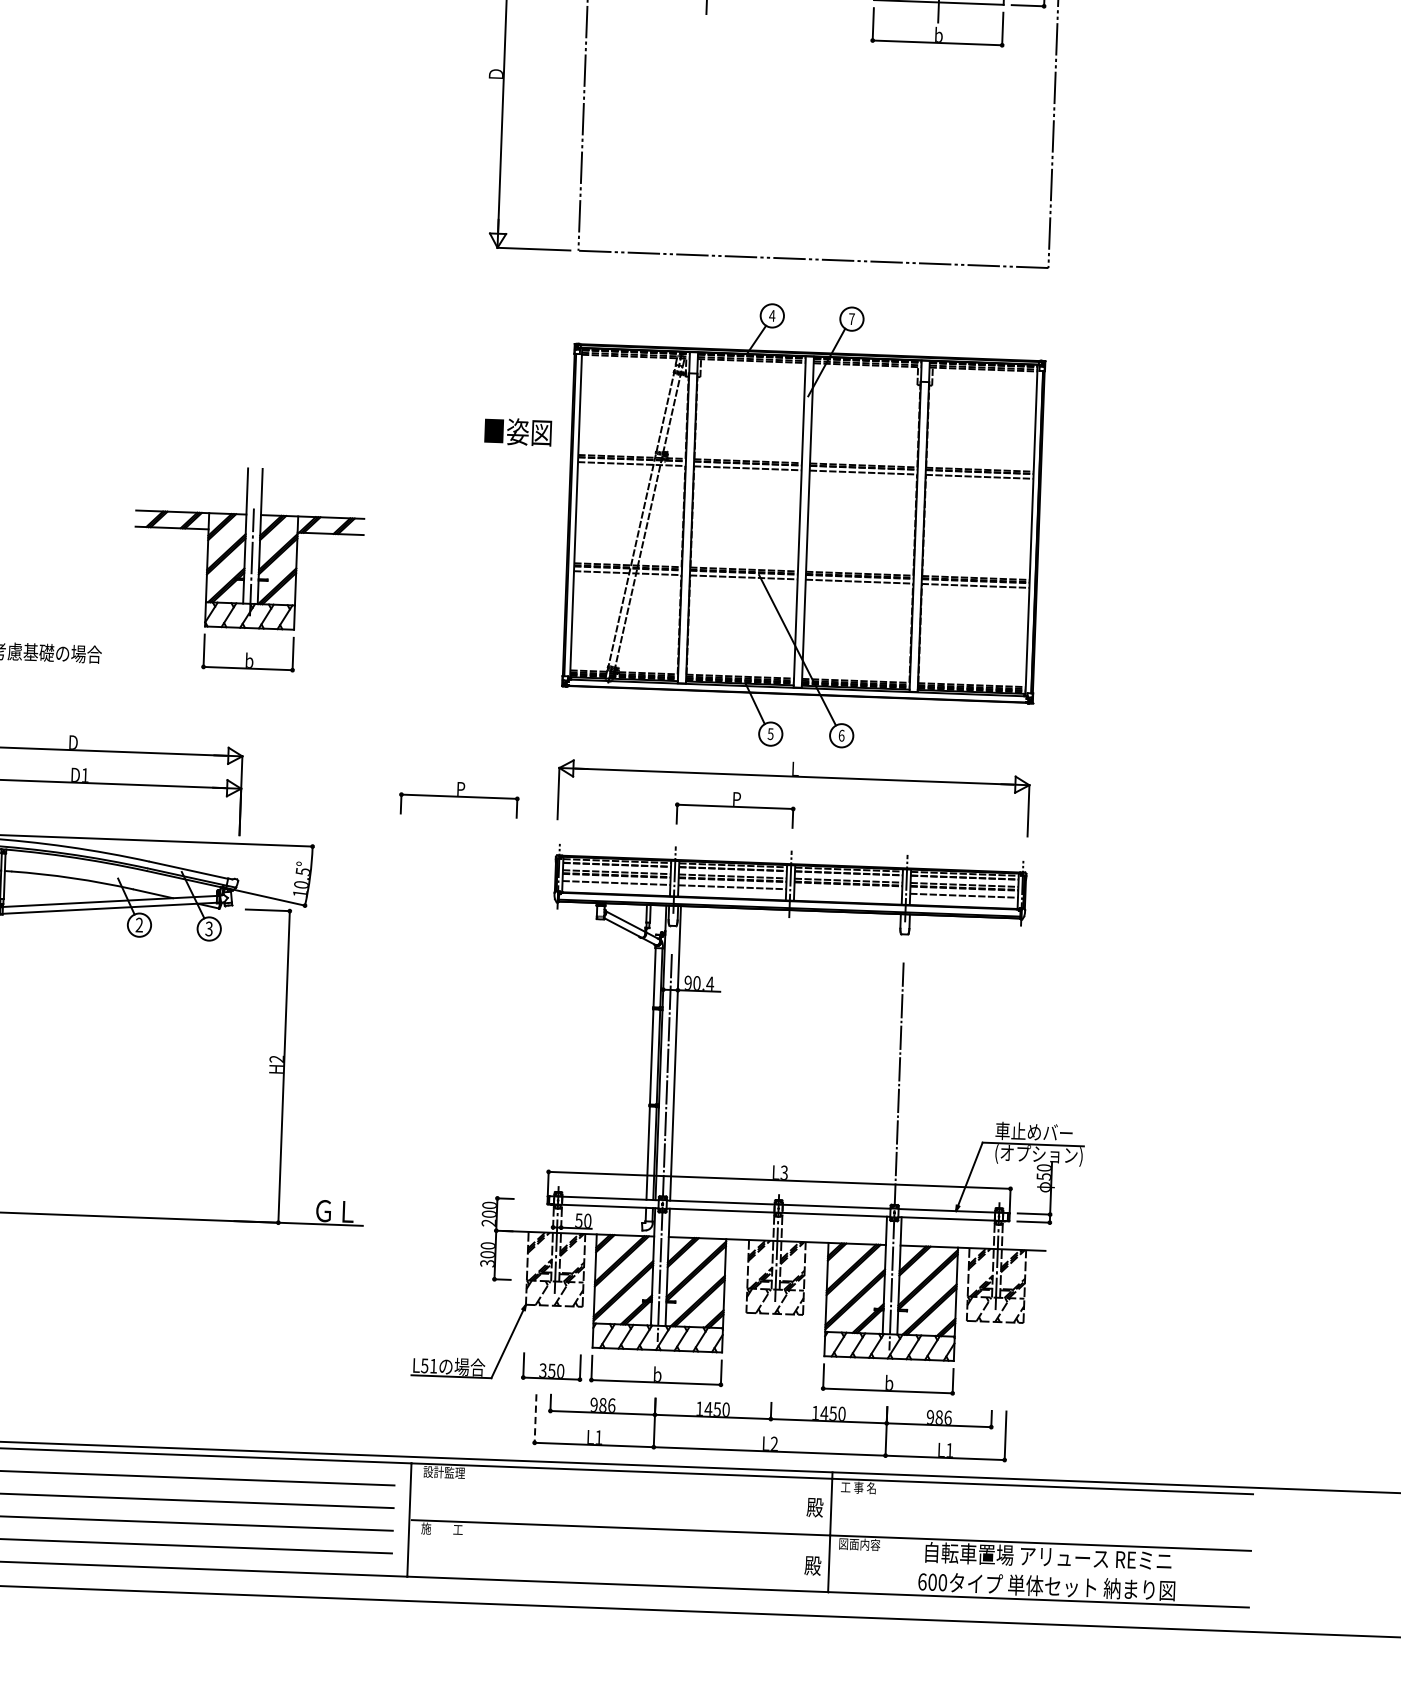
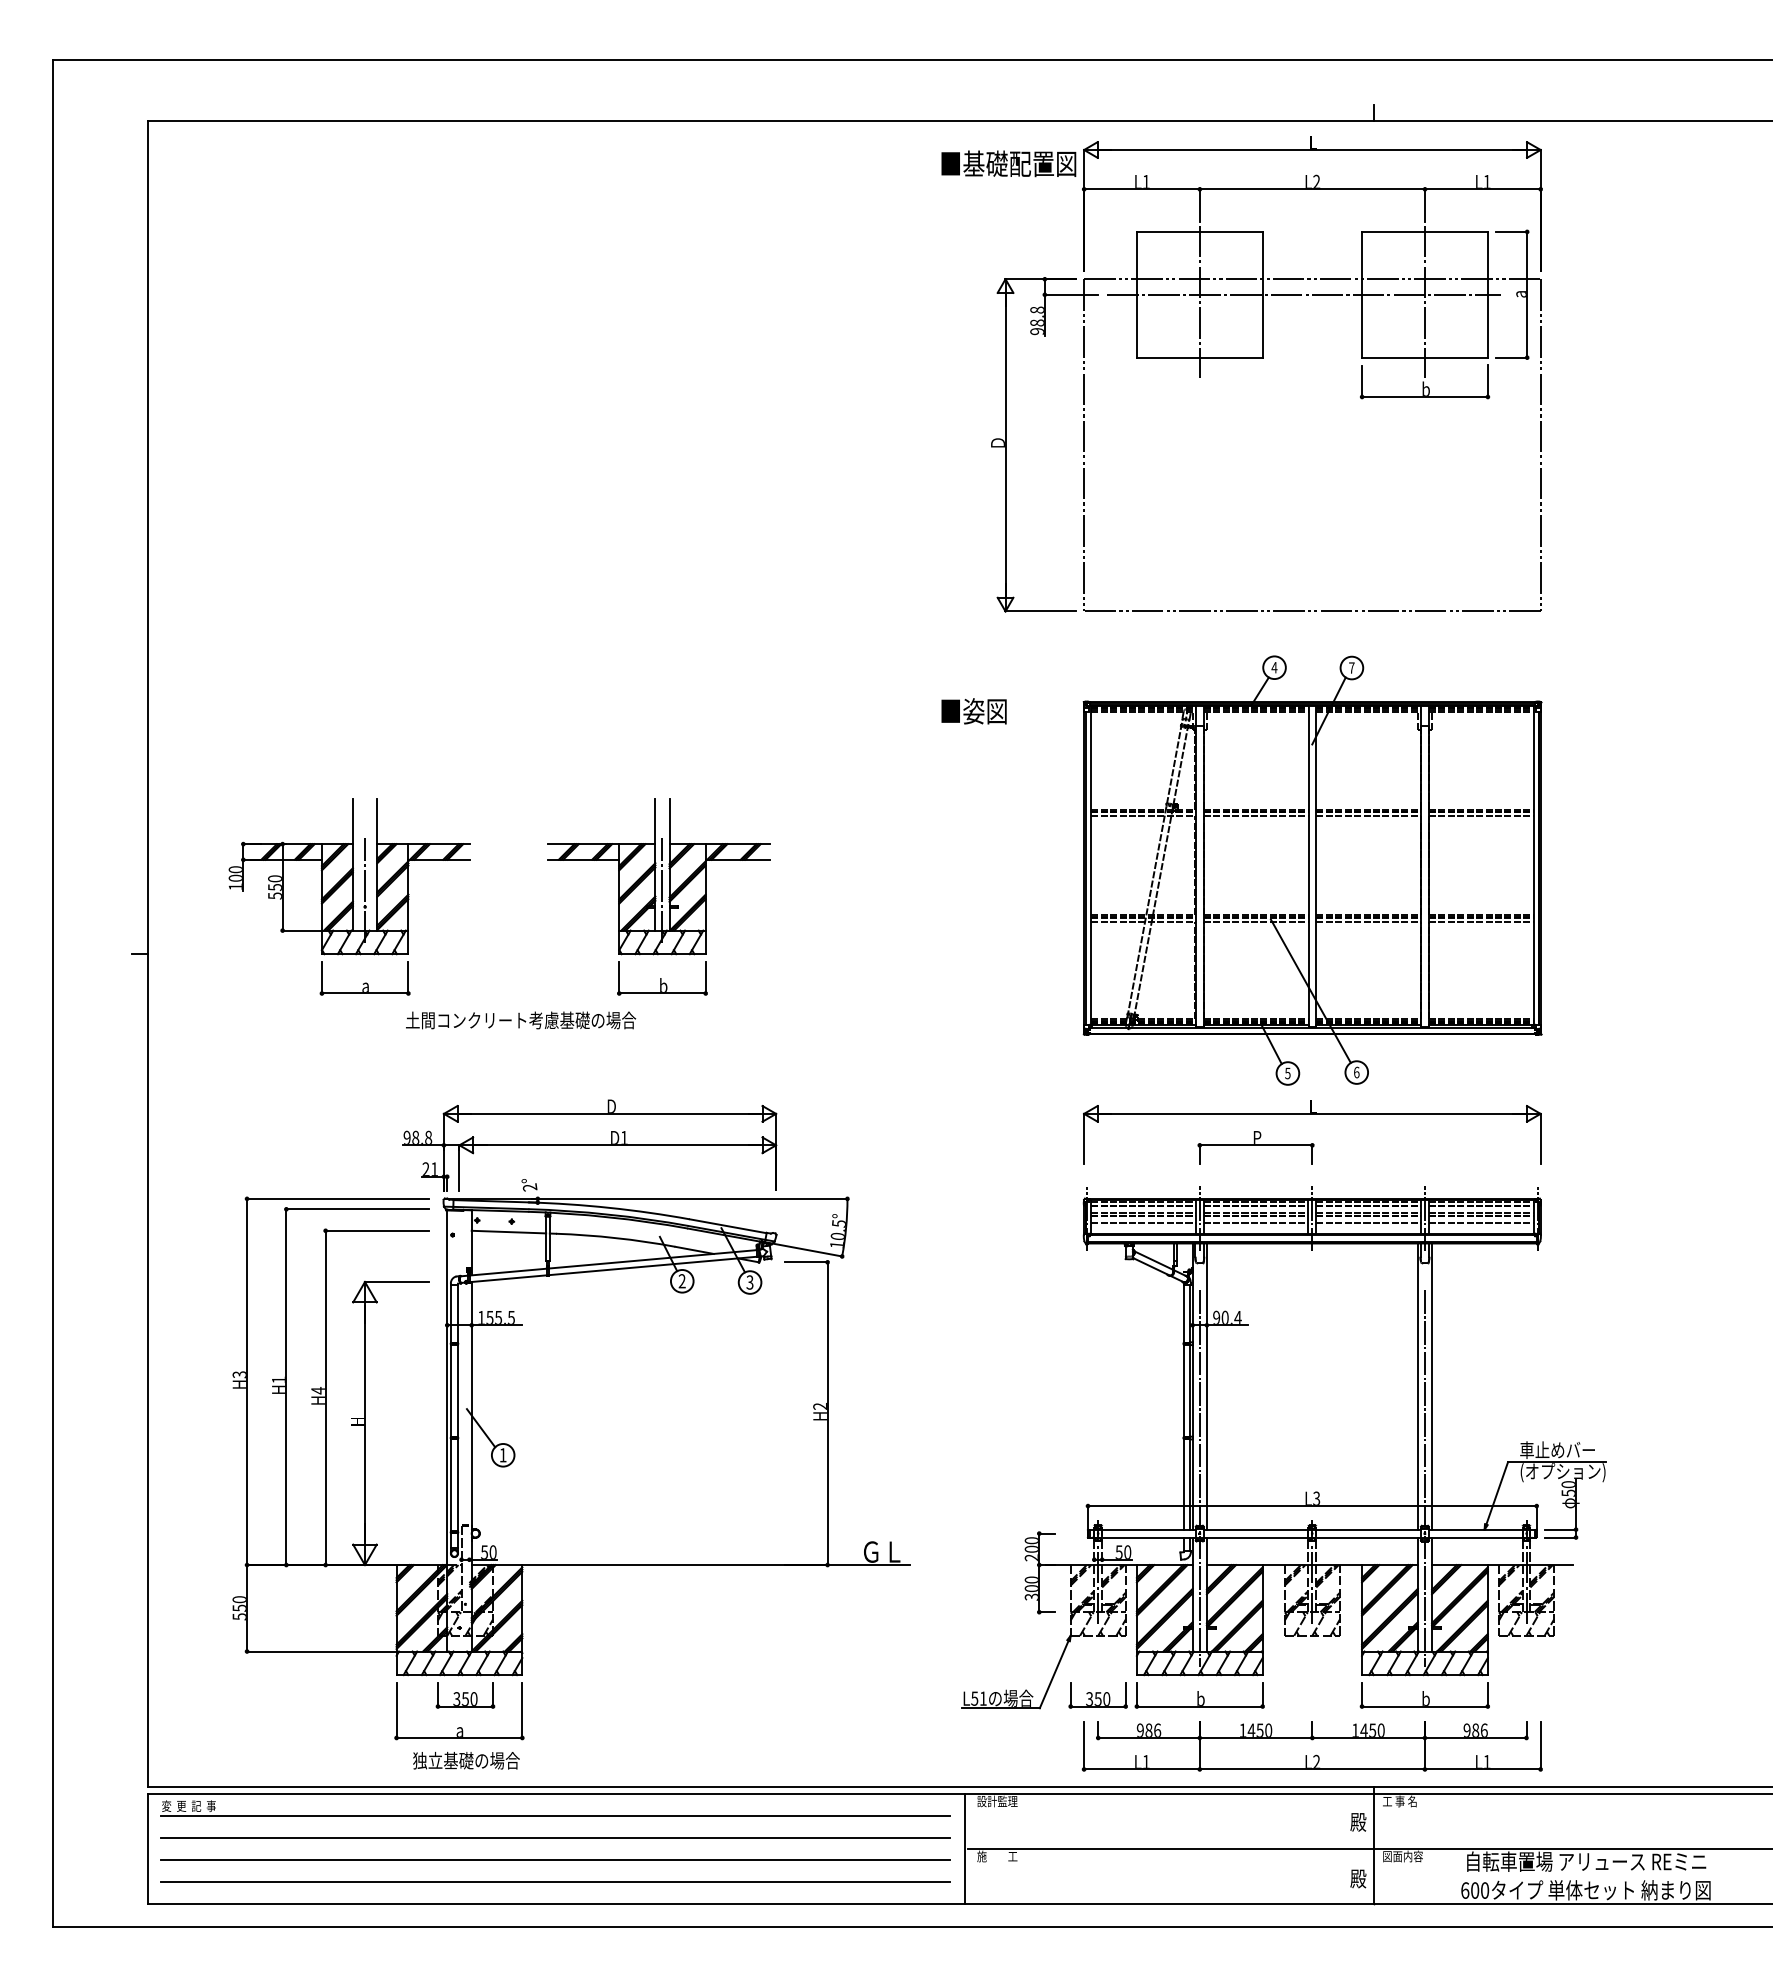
text: (517, 432) -> (973, 711), moved
part: (247, 568) -> (658, 896), moved
part: (458, 798) -> (987, 1147), removed
line: (848, 891) -> (1368, 1223), added
line: (892, 1061) -> (1417, 1386), added
line: (907, 1061) -> (1432, 1386), added
line: (536, 1418) -> (1084, 1745), dashed -> solid

